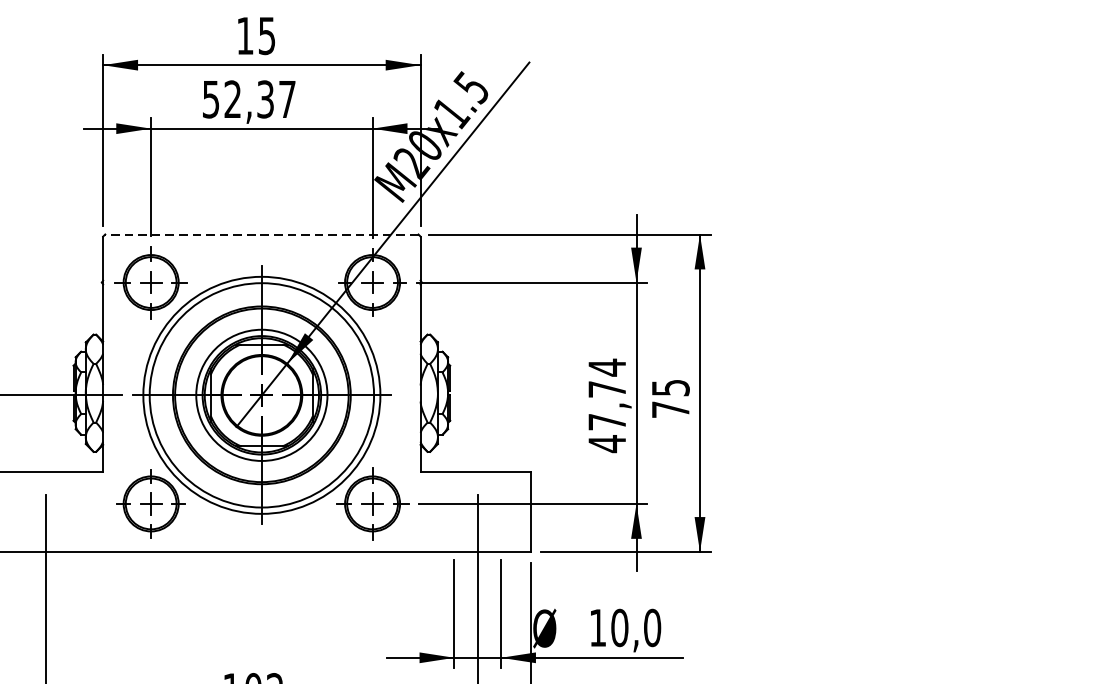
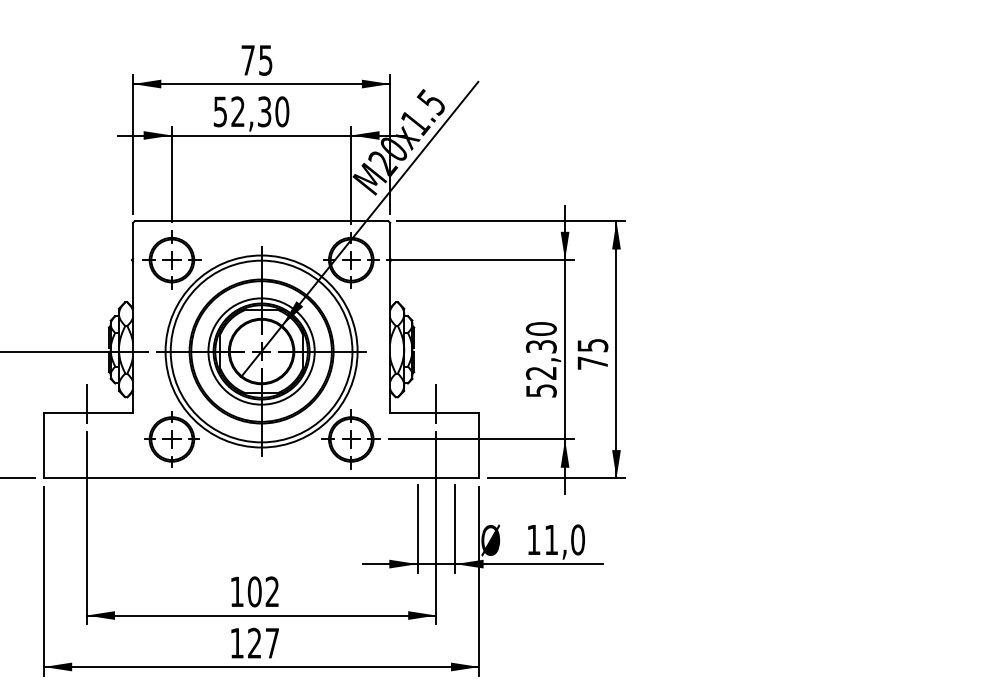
text: (244, 36) -> (247, 60), 15 -> 75
text: (287, 99) -> (282, 111), 52,37 -> 52,30
line: (261, 234) -> (261, 221), dashed -> solid
text: (606, 405) -> (540, 359), 47,74 -> 52,30
line: (45, 459) -> (86, 403), added
line: (477, 459) -> (436, 403), added
text: (619, 627) -> (551, 539), 10,0 -> 11,0

